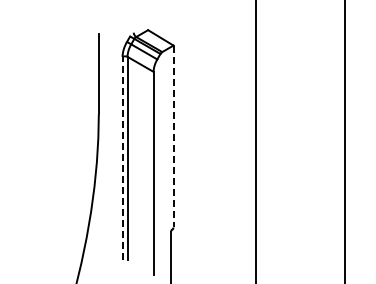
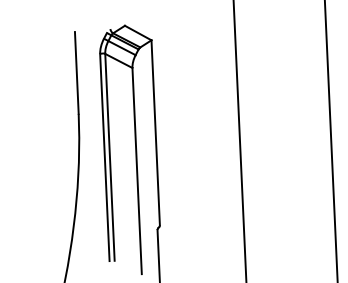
line: (173, 136) -> (155, 132), dashed -> solid
line: (122, 158) -> (104, 157), dashed -> solid

